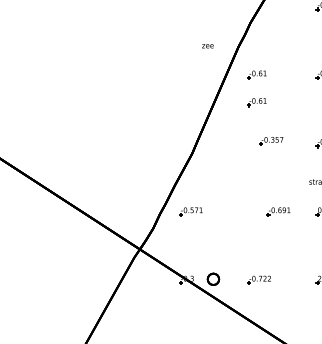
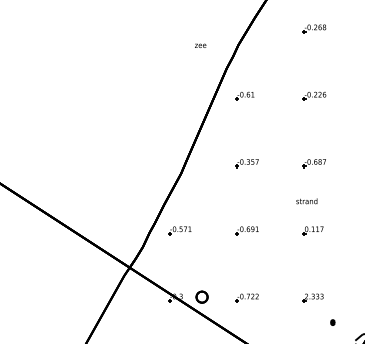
text: (207, 45) -> (200, 45), moved
part: (256, 101) -> (244, 122), removed
part: (270, 141) -> (246, 163), moved
part: (277, 211) -> (246, 230), moved

